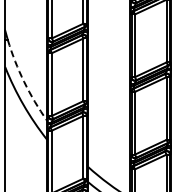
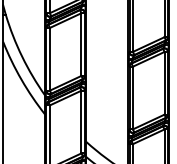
arc: (24, 81) -> (22, 56), dashed -> solid

